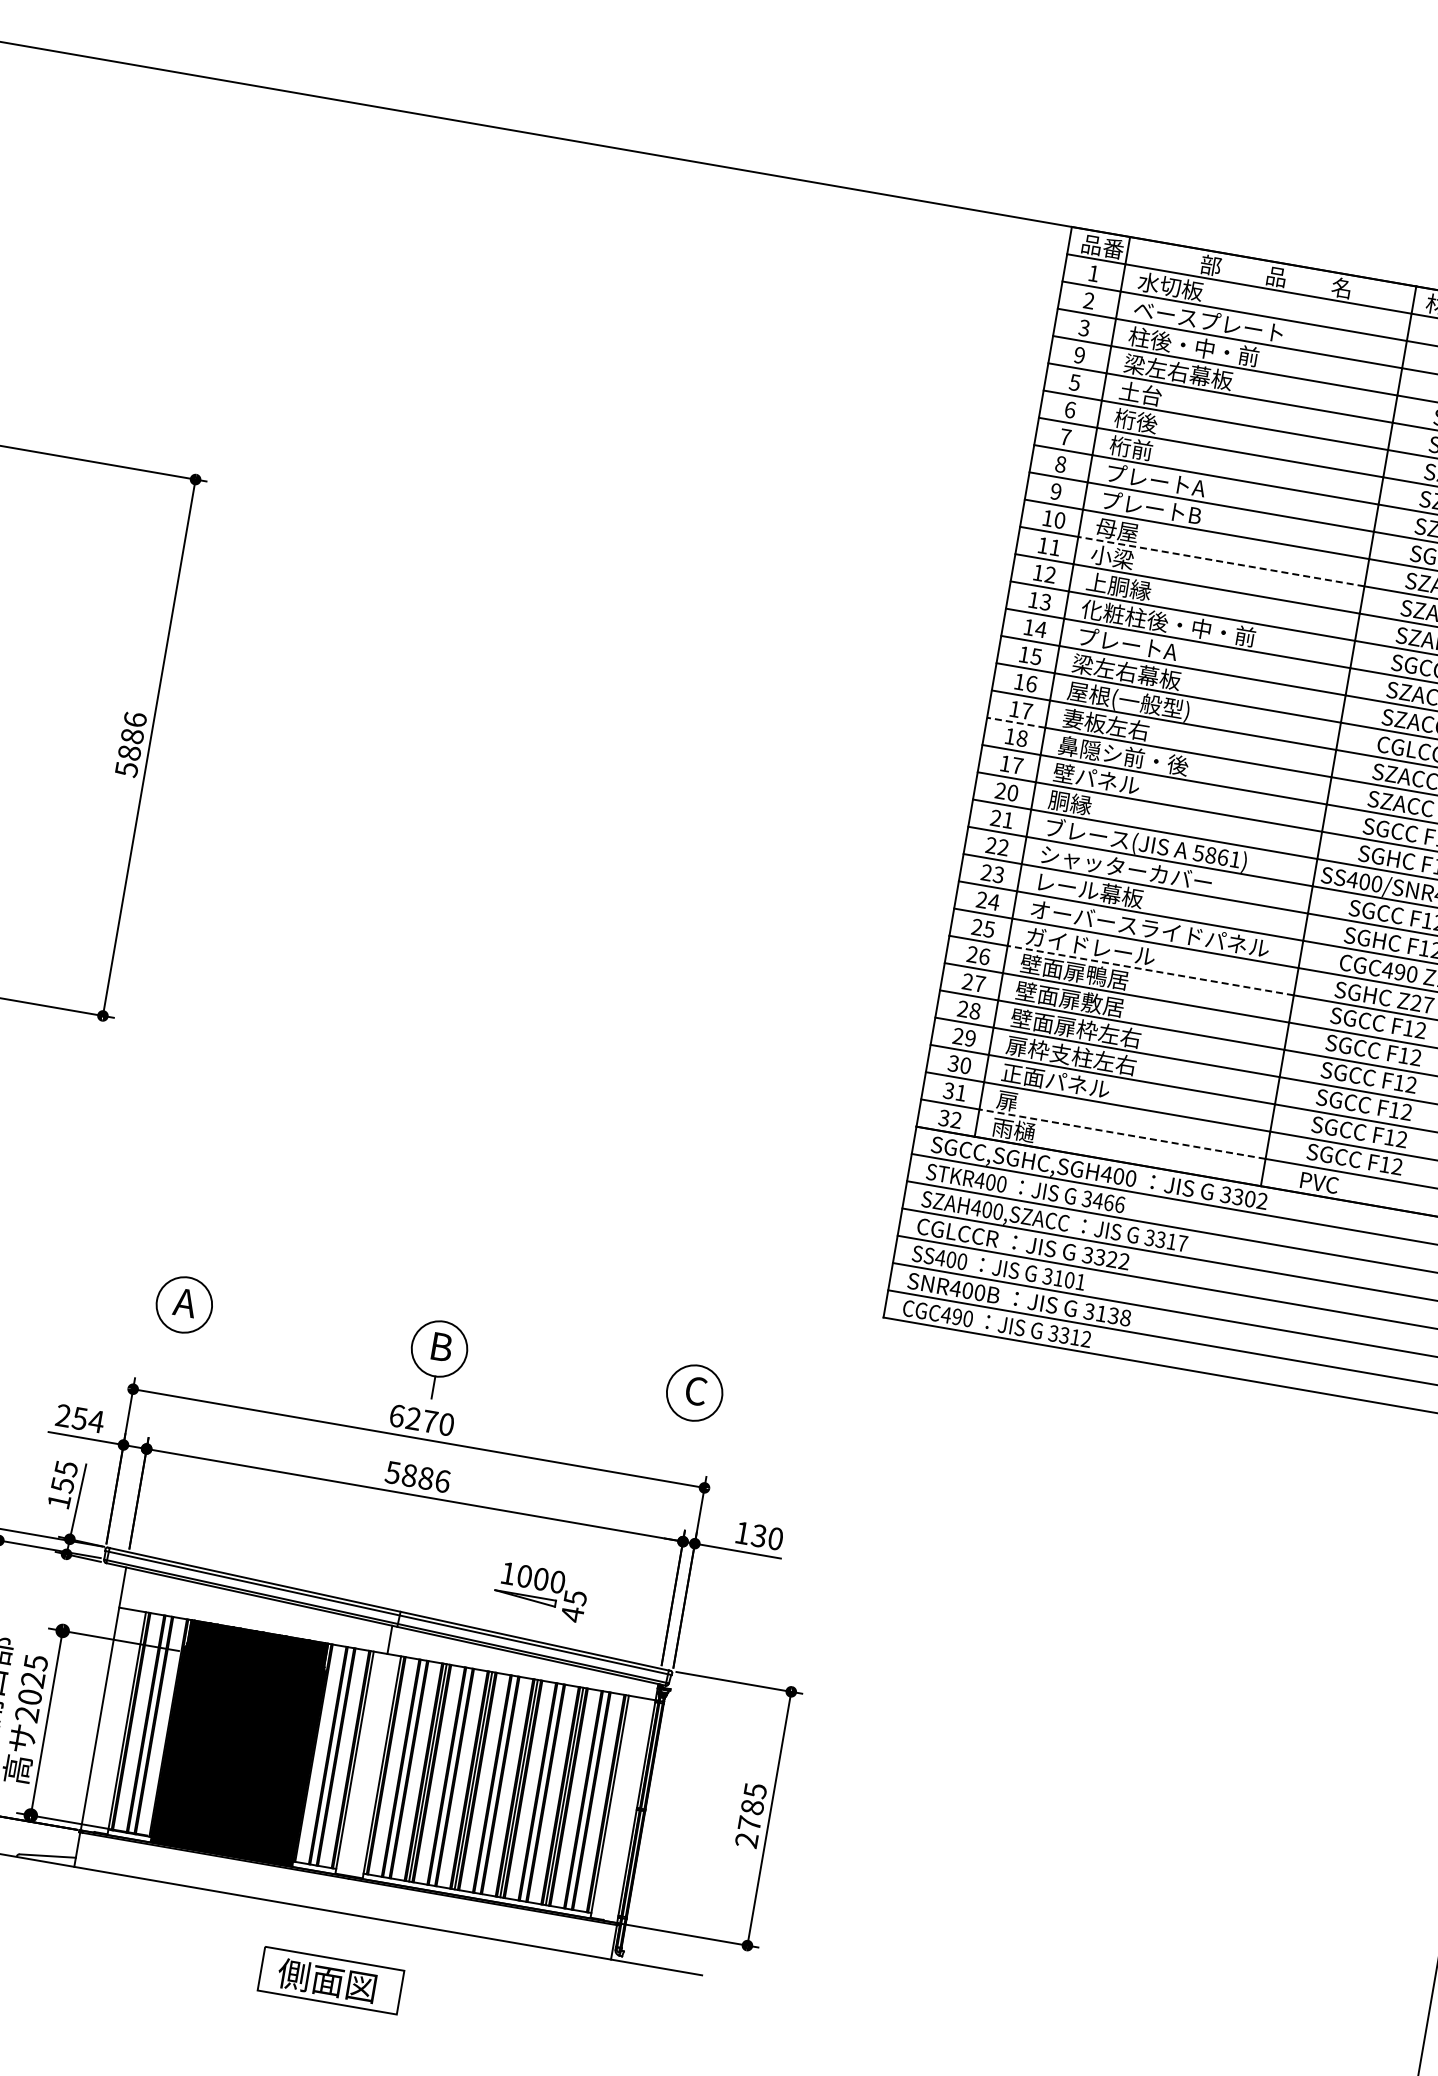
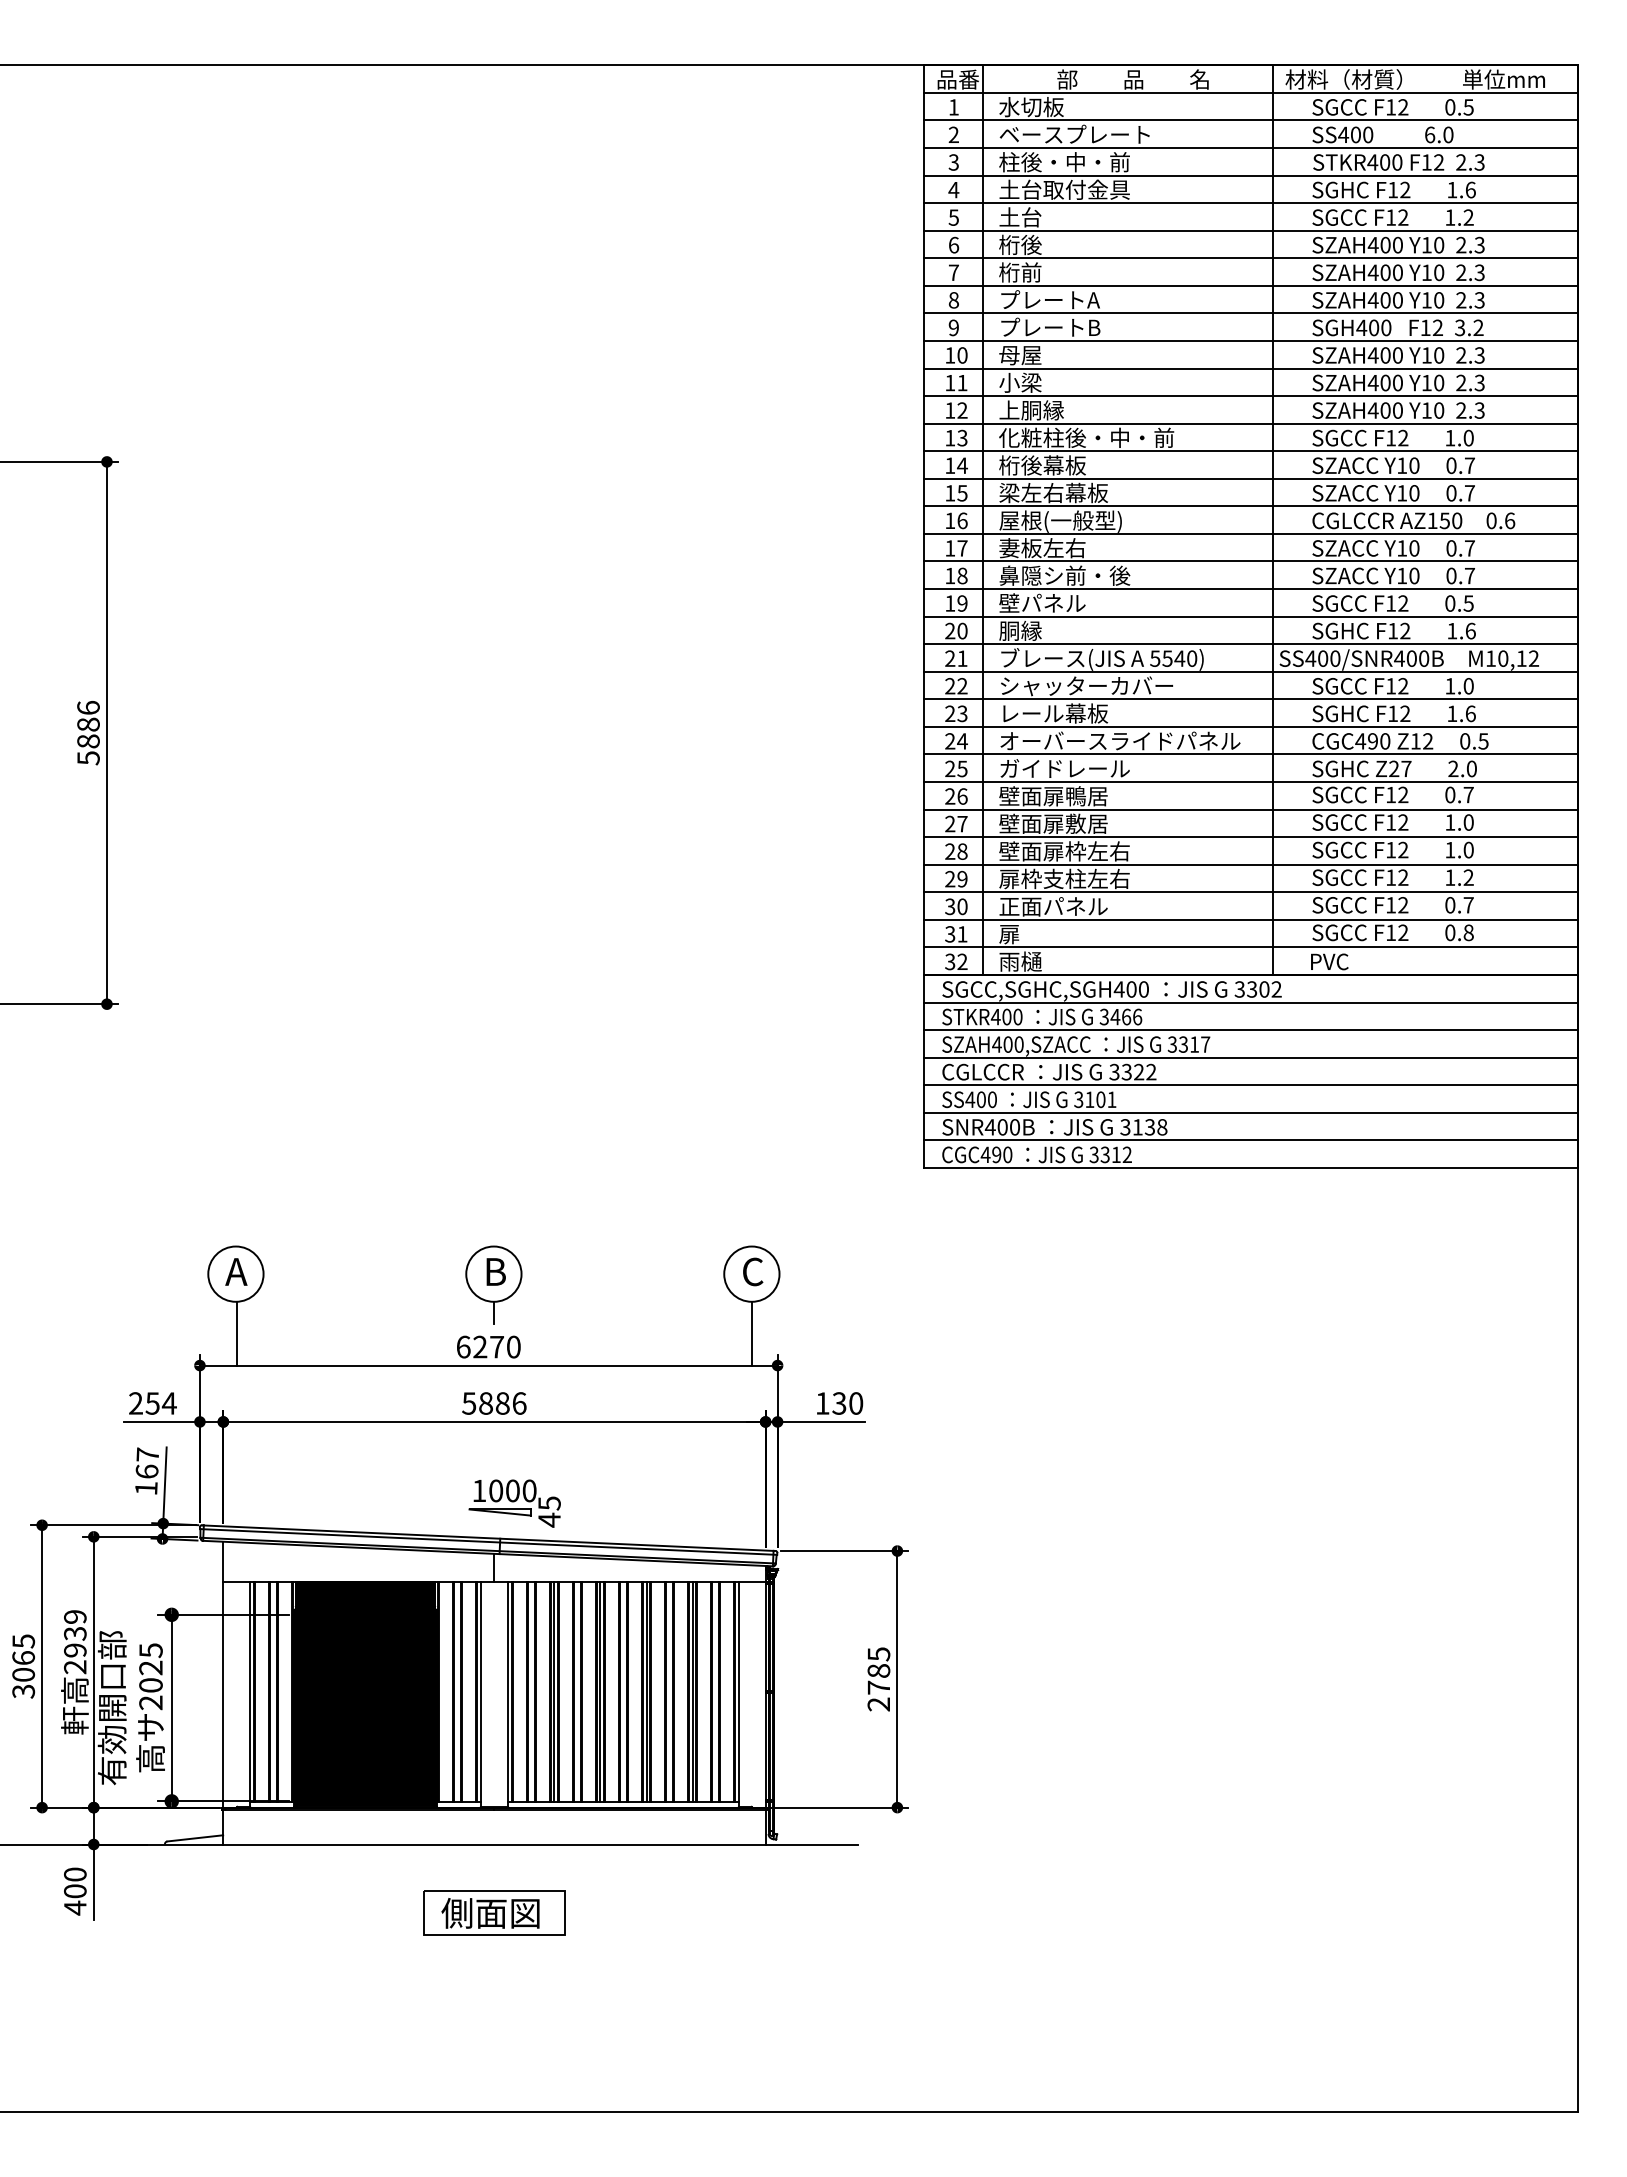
text: (1079, 354) -> (953, 189), 9 -> 4
text: (1189, 373) -> (1064, 189), 梁左右幕板 -> 土台取付金具
line: (1221, 561) -> (1128, 368), dashed -> solid
text: (1127, 644) -> (1049, 465), プレートA -> 桁後幕板
line: (1015, 722) -> (953, 561), dashed -> solid
text: (1017, 765) -> (962, 603), 17 -> 19
text: (1222, 857) -> (1179, 658), 5861) -> 5540)
line: (1151, 971) -> (1128, 782), dashed -> solid
line: (1122, 1134) -> (1128, 947), dashed -> solid
line: (174, 1363) -> (236, 1333), added
line: (685, 1451) -> (752, 1333), added
text: (64, 1477) -> (147, 1463), 155 -> 167
part: (540, 1591) -> (514, 1503), moved

